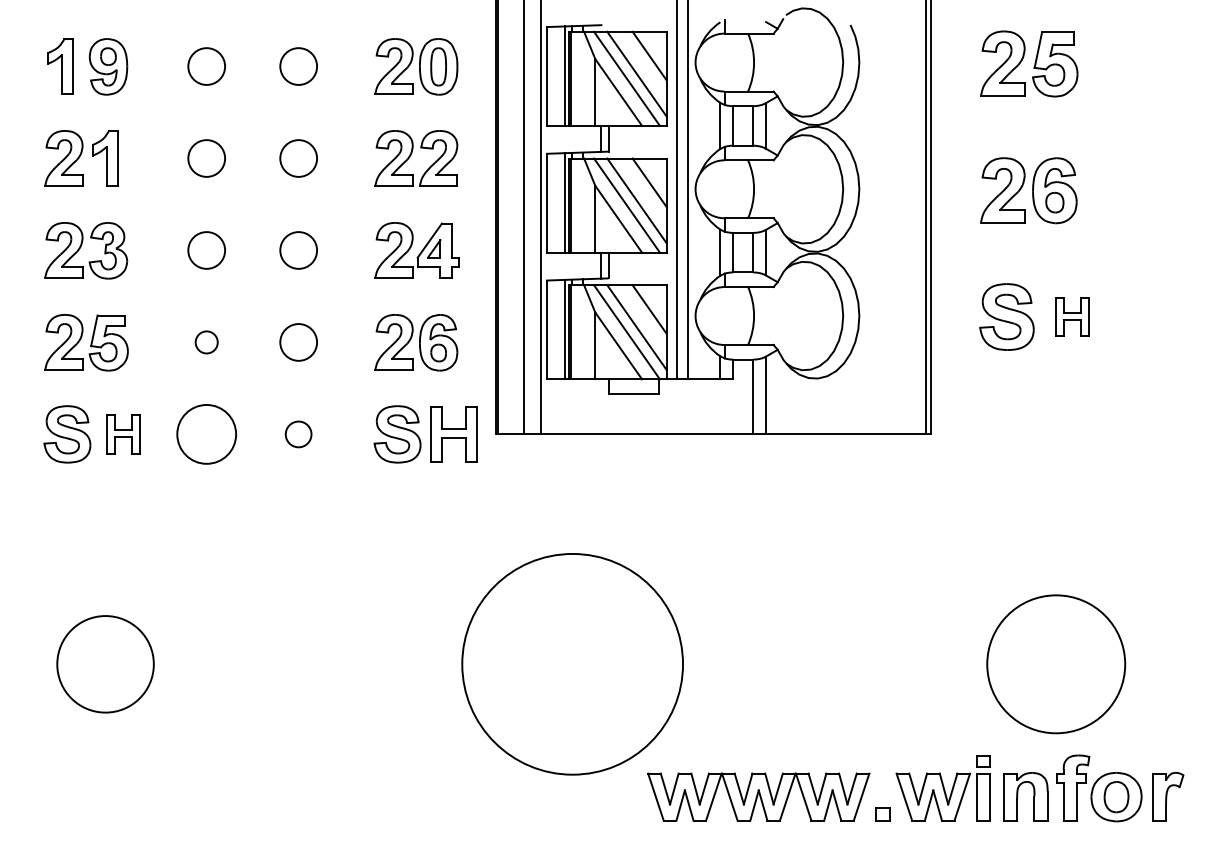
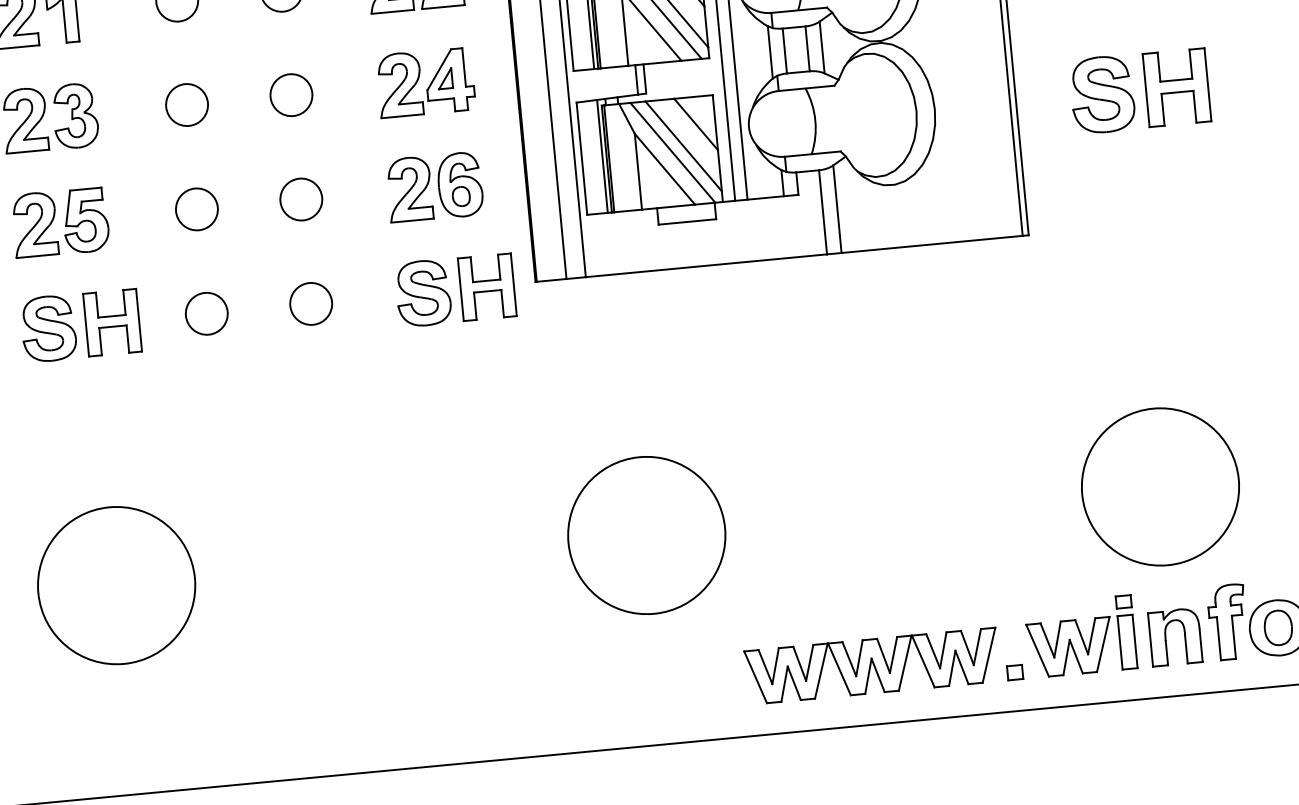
part: (1072, 316) -> (1176, 87), size x1.67
circle: (206, 342) -> (196, 209), size x1.67
part: (123, 434) -> (112, 322), size x1.43
circle: (206, 434) -> (206, 313), size x0.62
circle: (298, 434) -> (310, 304), size x1.43
circle: (105, 664) -> (116, 585), size x1.43
circle: (572, 664) -> (646, 535), size x0.62
circle: (1056, 664) -> (1160, 487), moved

